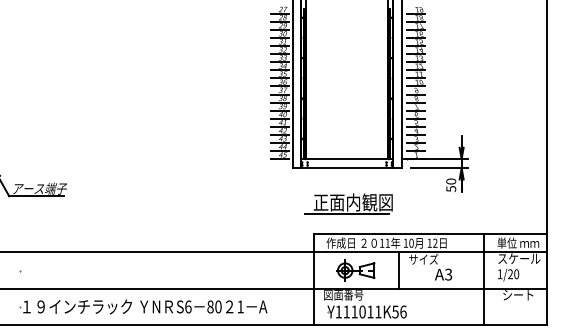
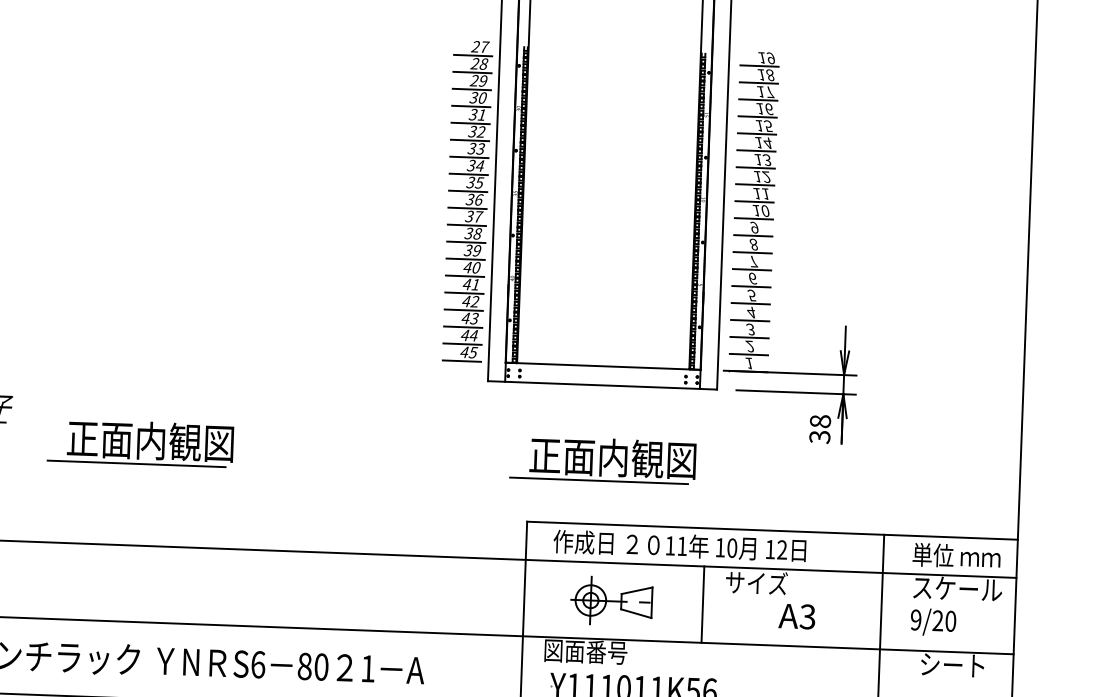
text: (450, 184) -> (818, 427), 50 -> 38
part: (128, 203) -> (140, 442), added
text: (499, 274) -> (914, 620), 1/20 -> 9/20

